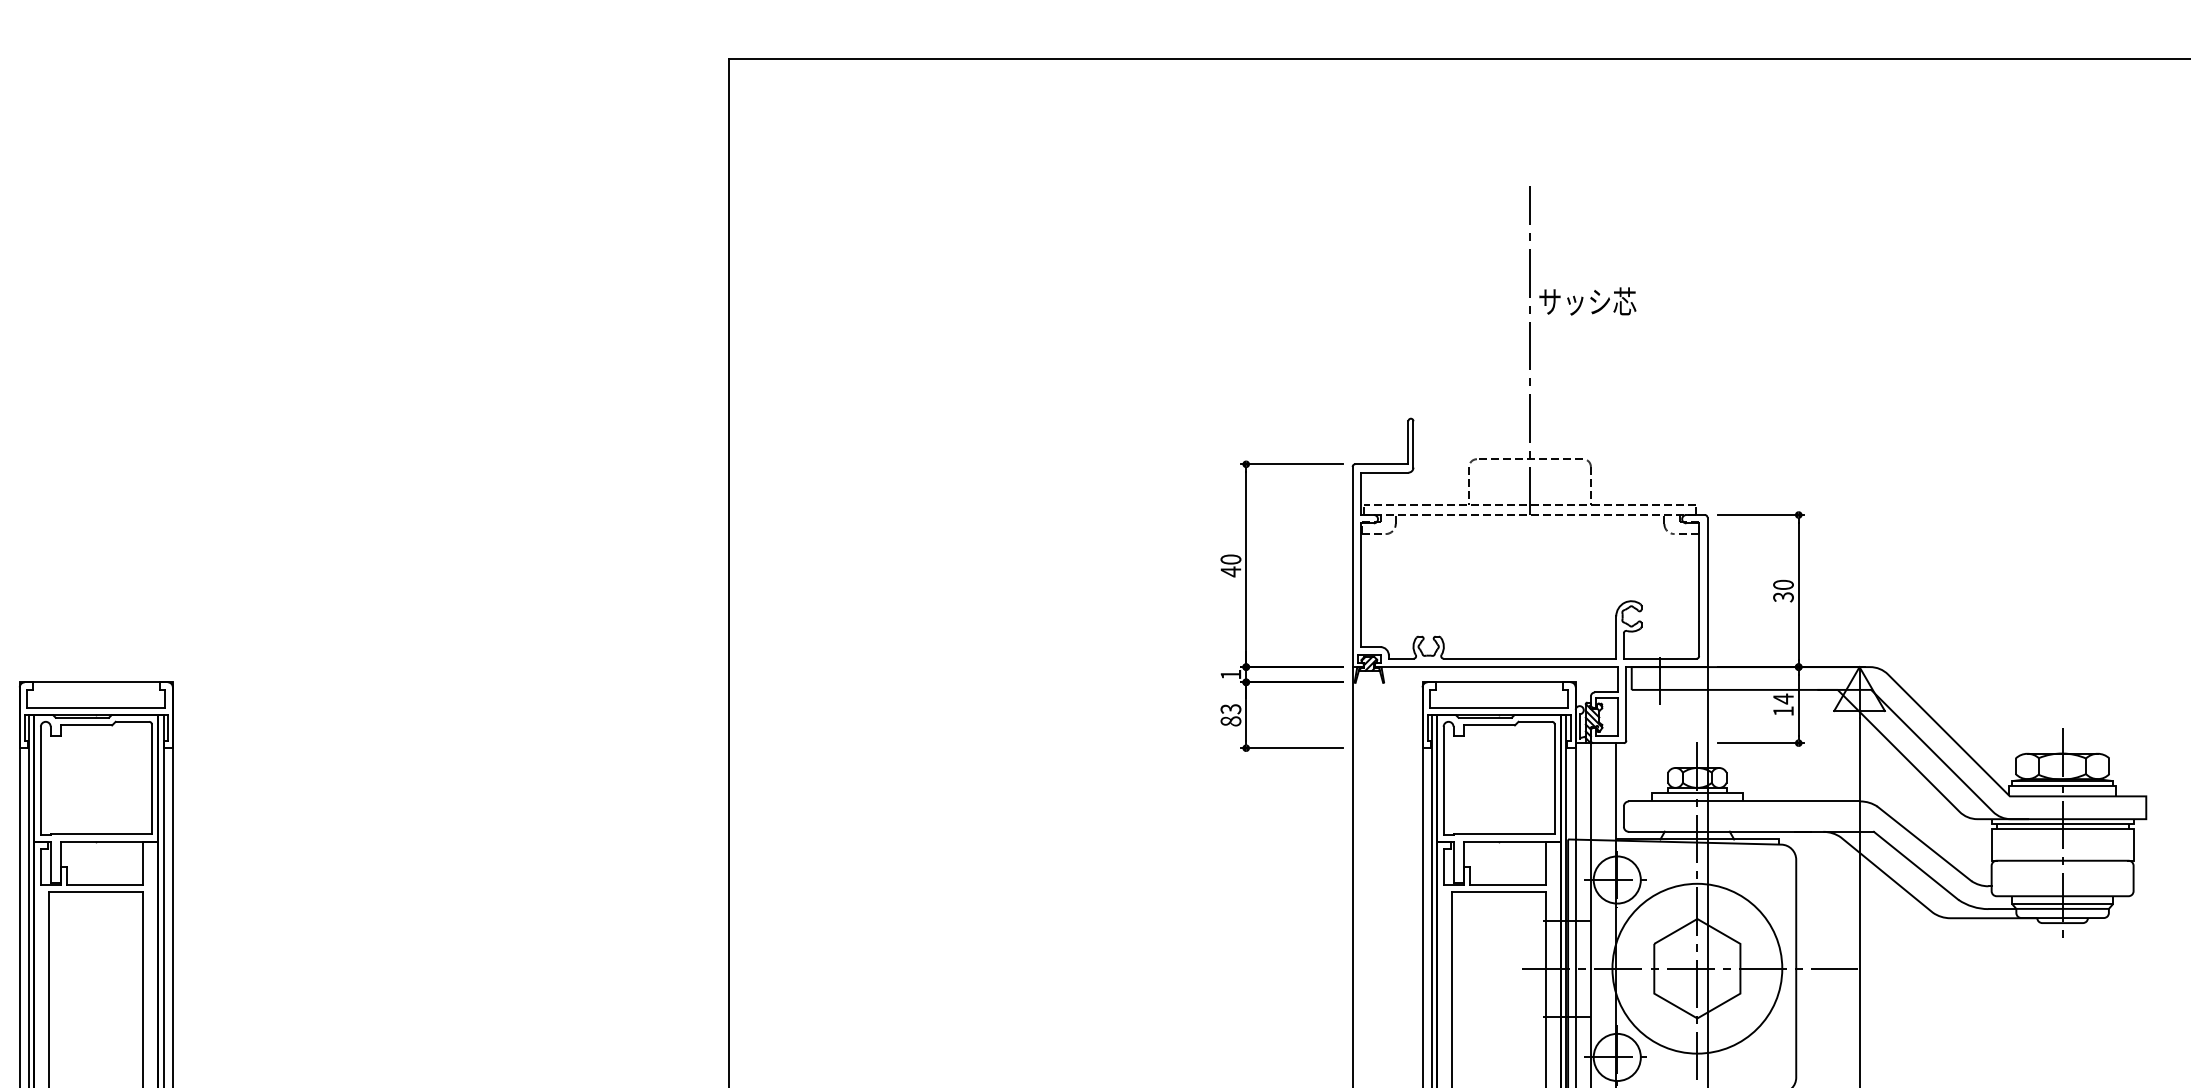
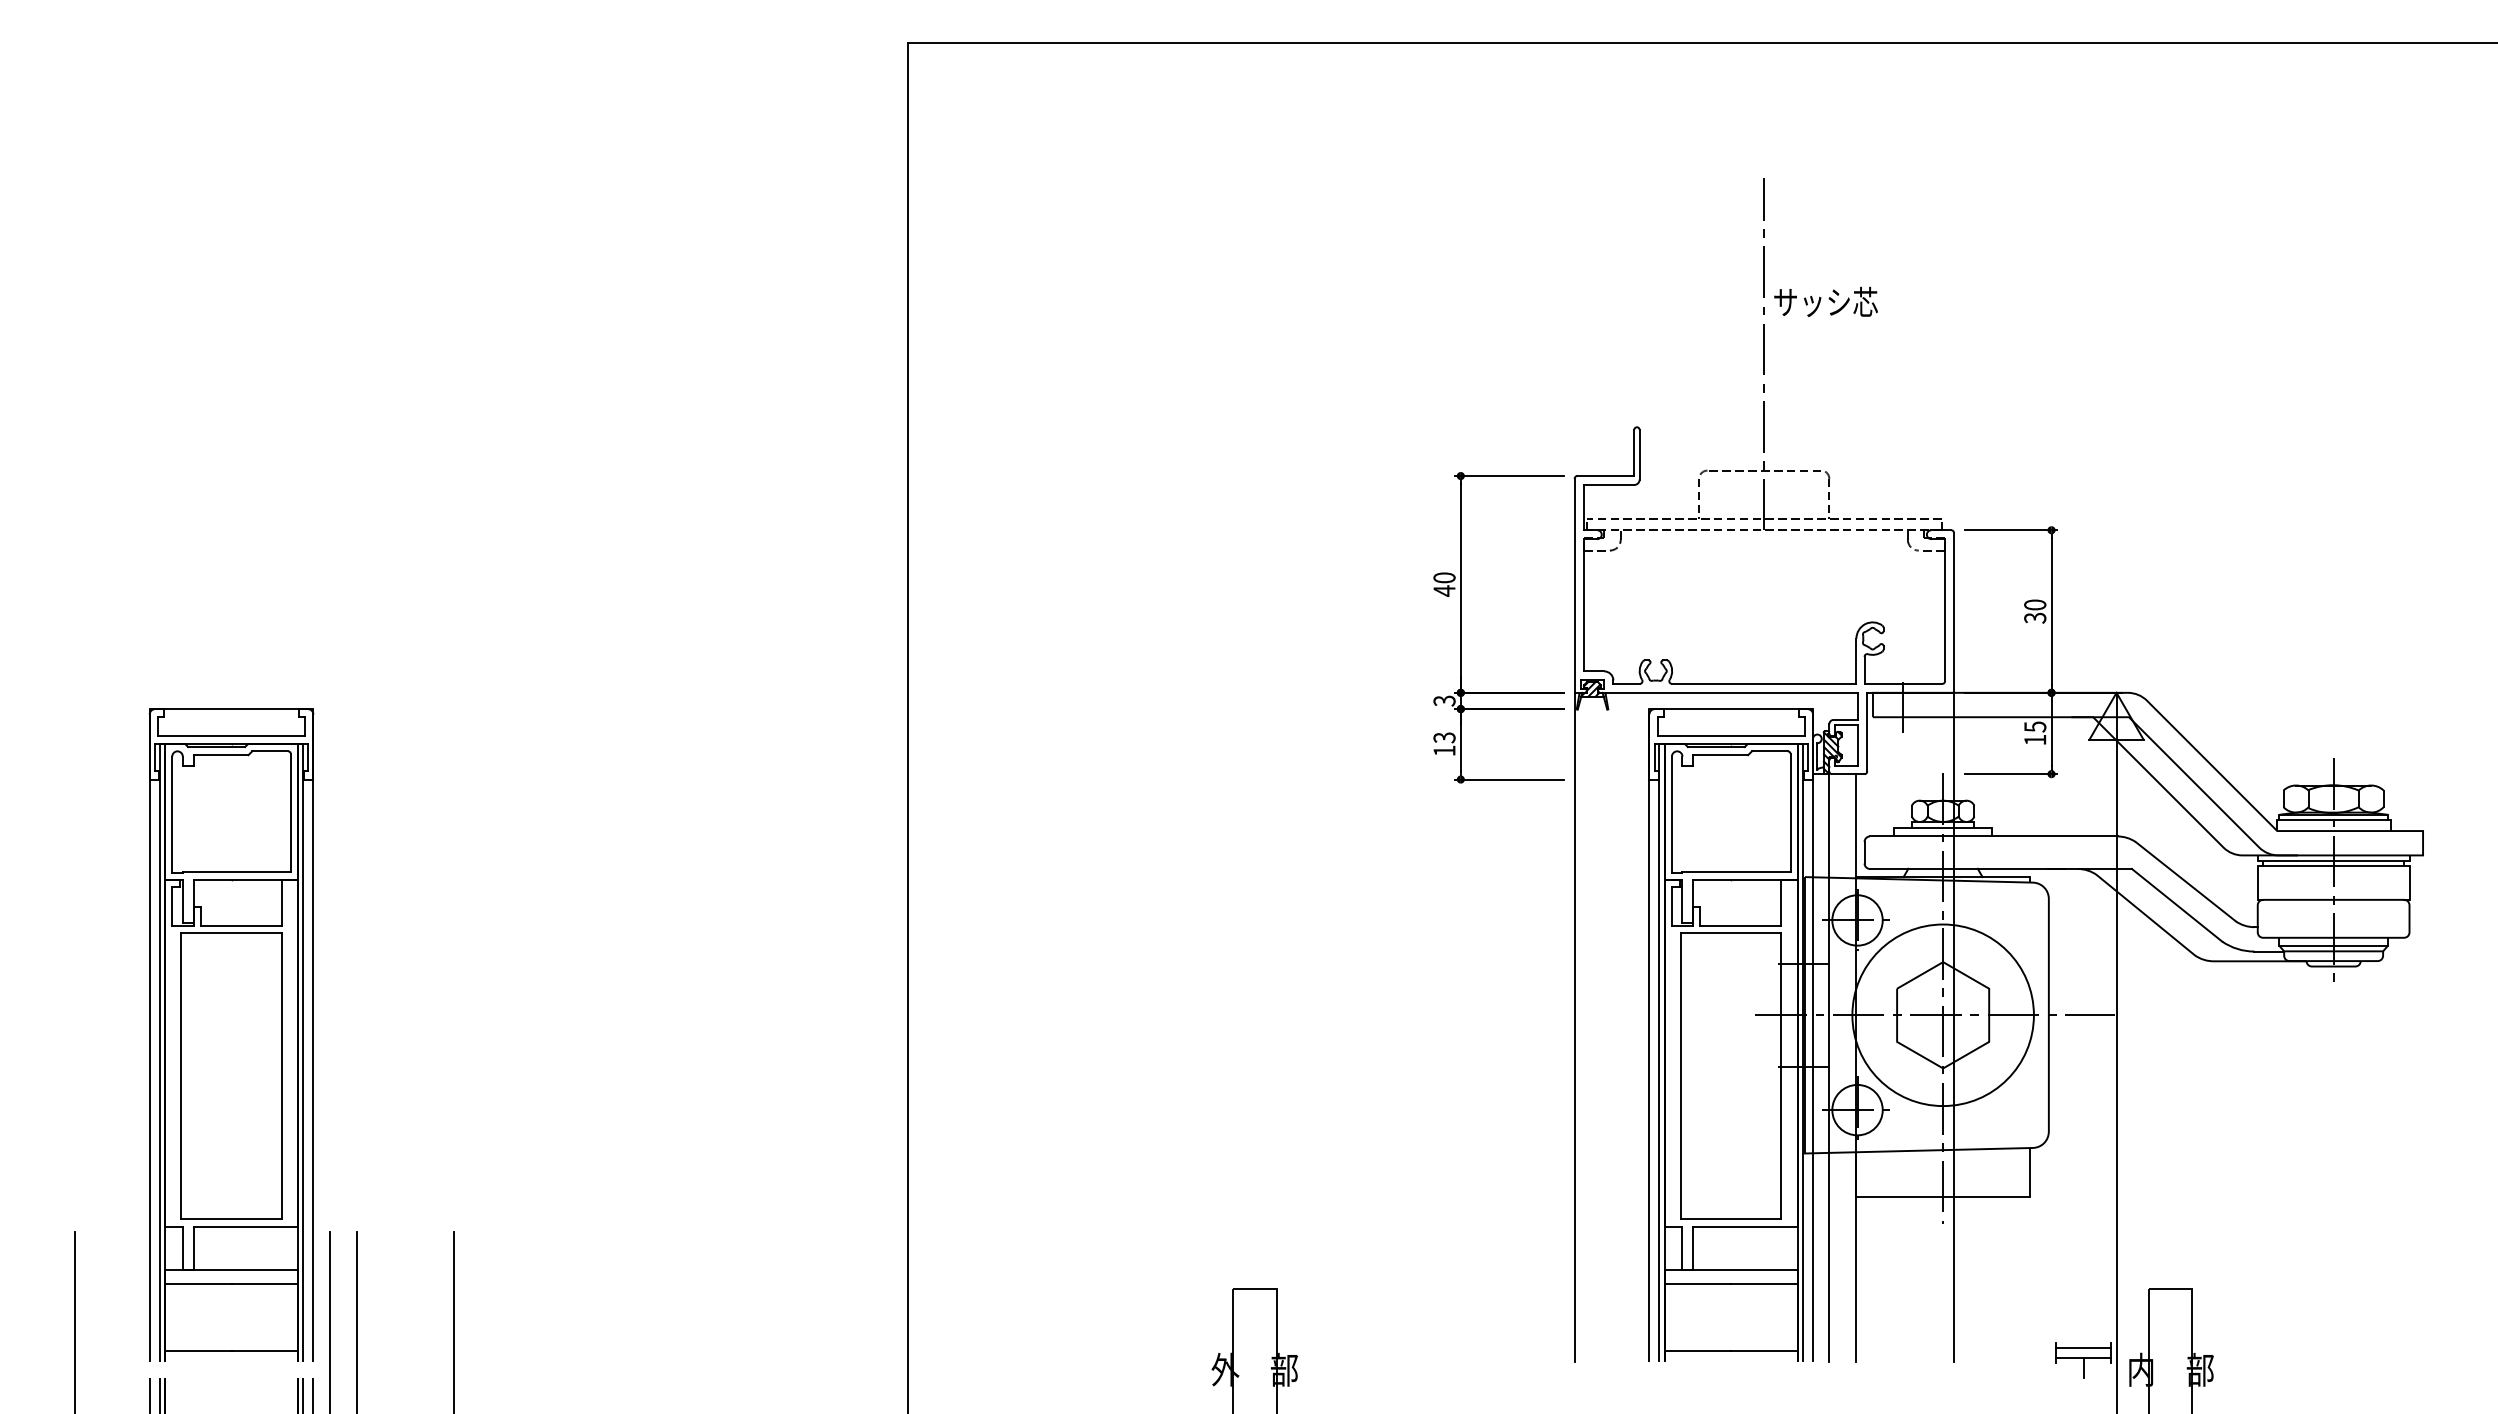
text: (1230, 674) -> (1444, 700), 1 -> 3
text: (1783, 698) -> (2035, 726), 14 -> 15
text: (1230, 721) -> (1444, 750), 83 -> 13

